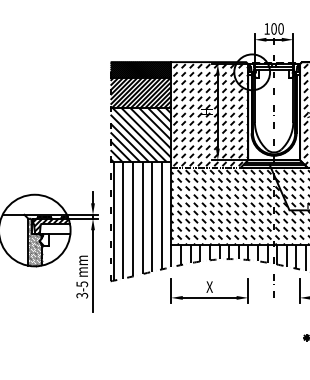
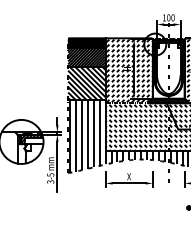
hatch: (34, 242) -> (21, 149), removed

